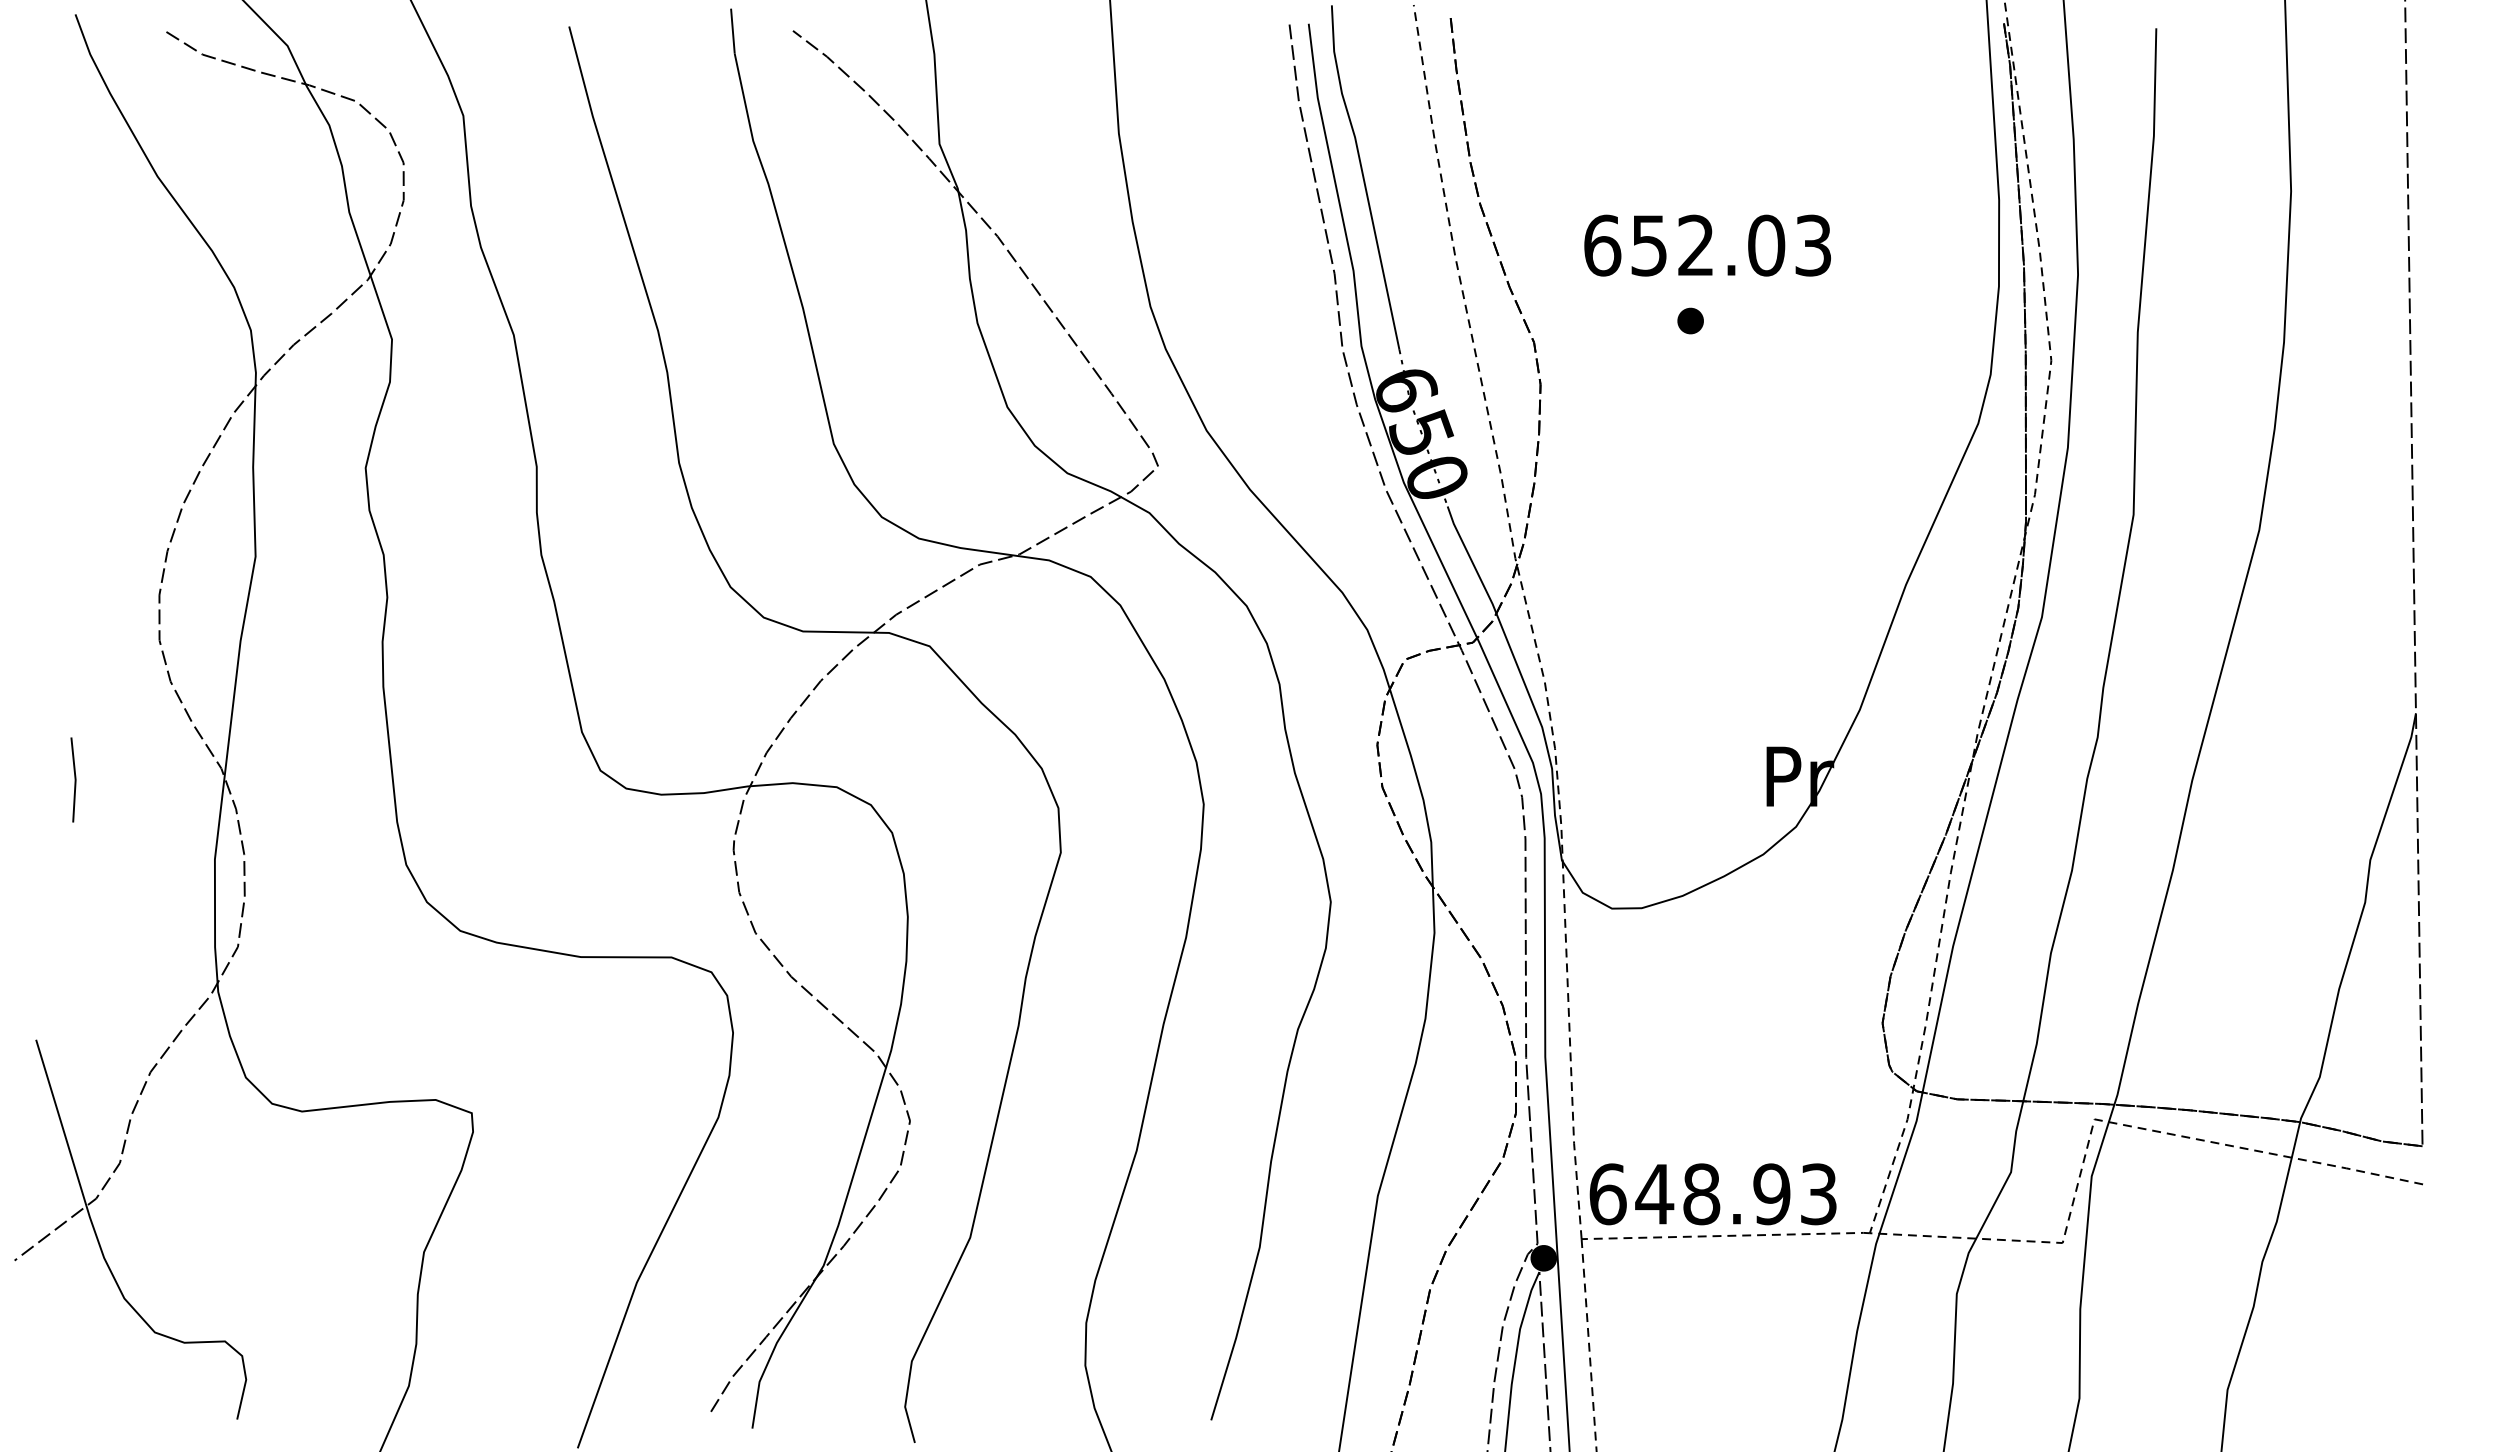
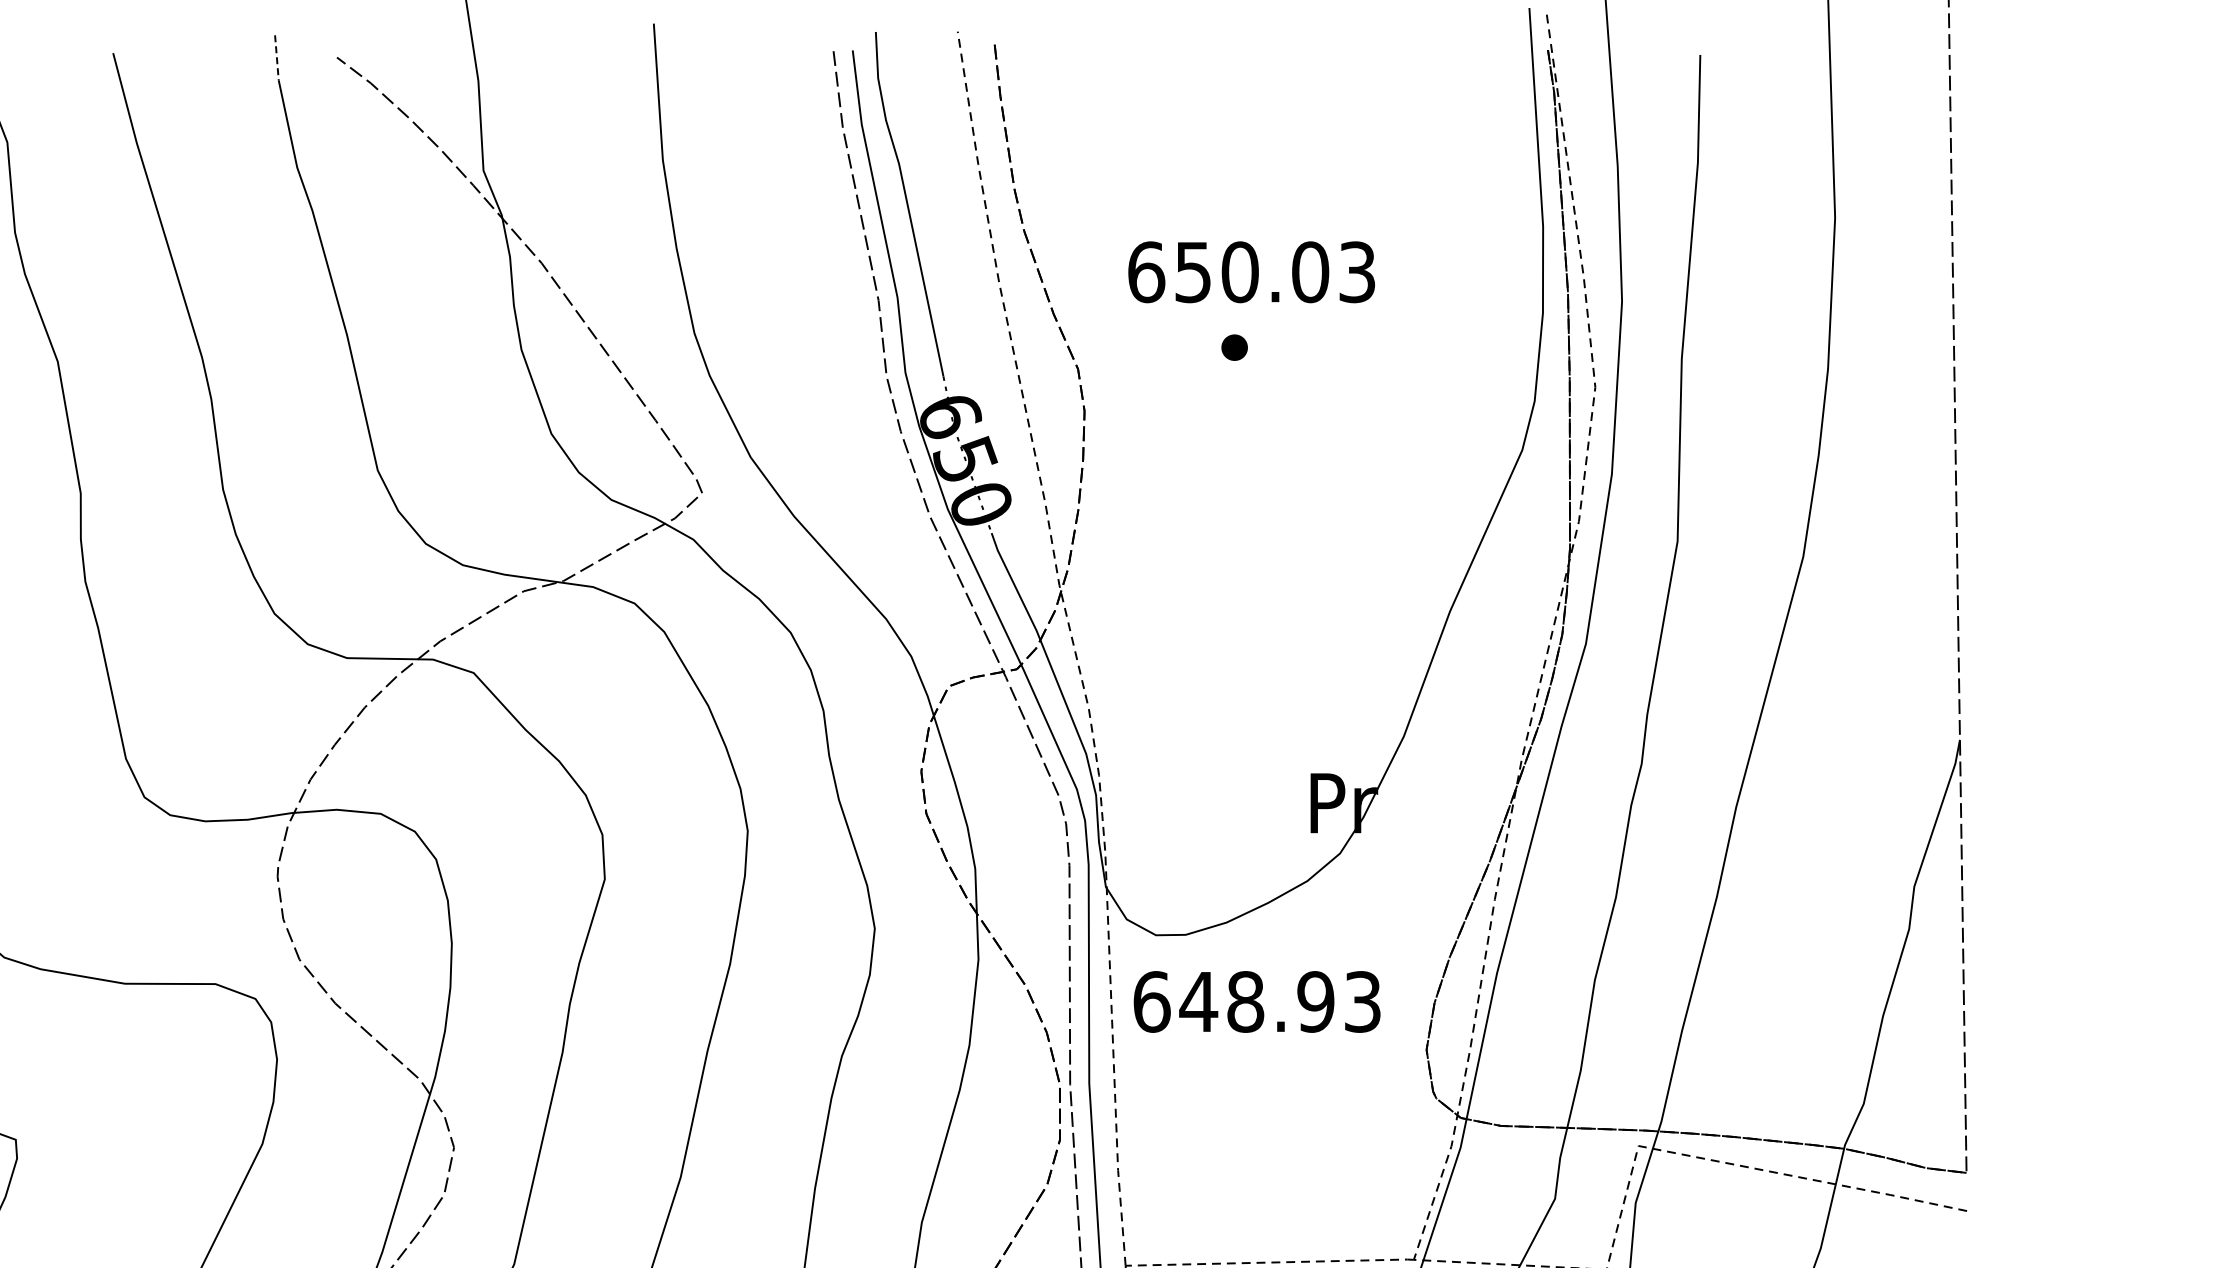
line: (732, 31) -> (276, 58), solid -> dashed
text: (1695, 245) -> (1239, 272), 652.03 -> 650.03
text: (1712, 1194) -> (1256, 1002), moved

